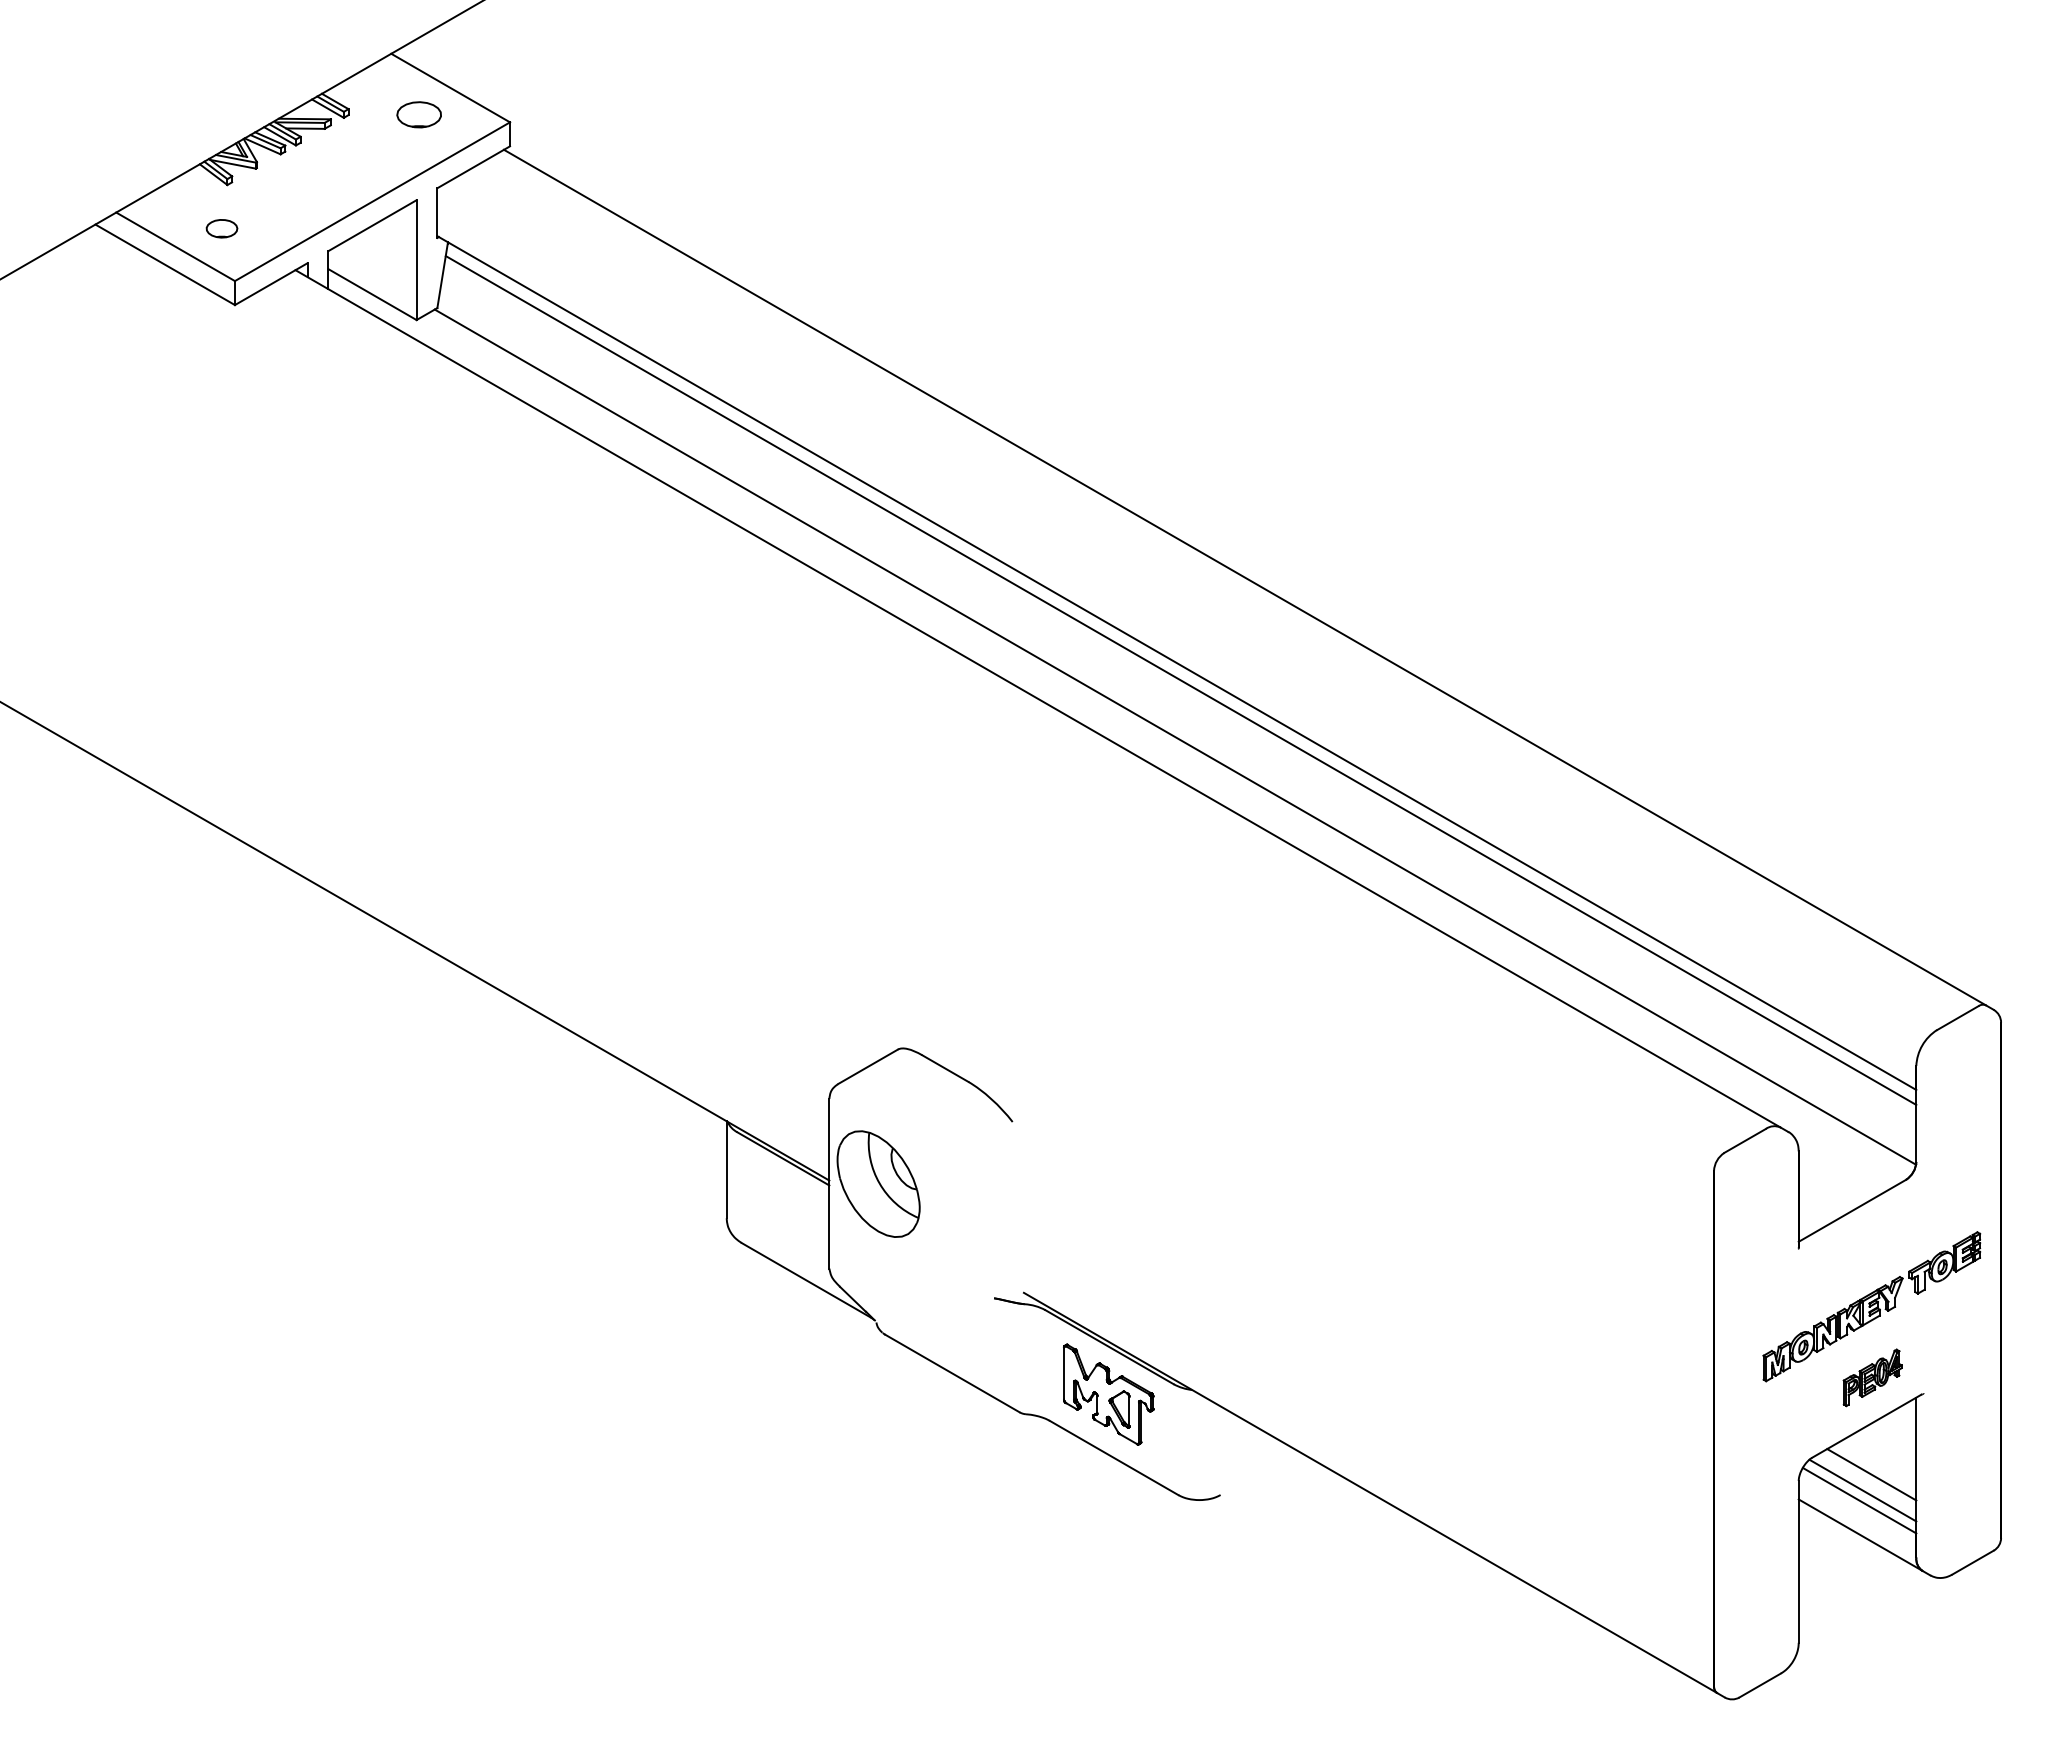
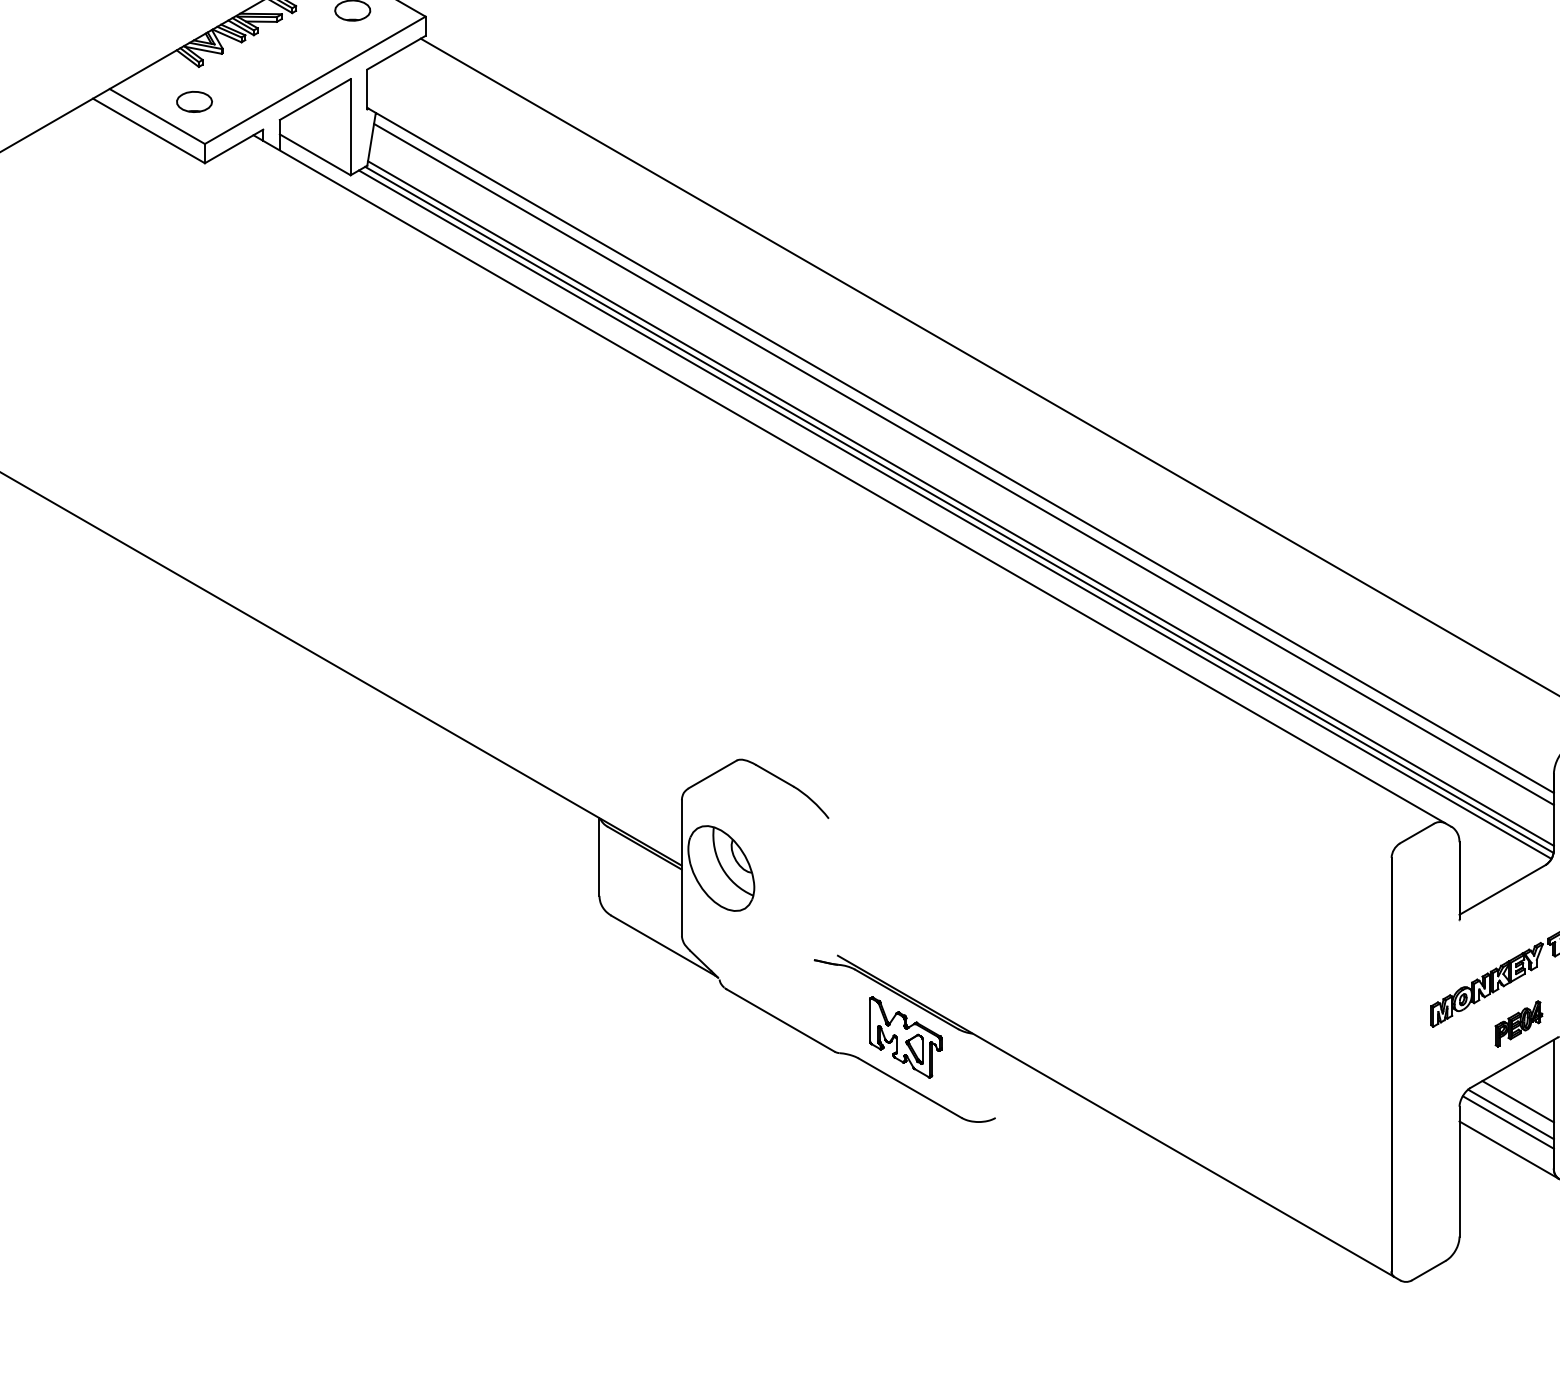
part: (221, 228) -> (194, 101), size x1.43
line: (1177, 728) -> (961, 502), added
line: (1169, 743) -> (954, 515), added

